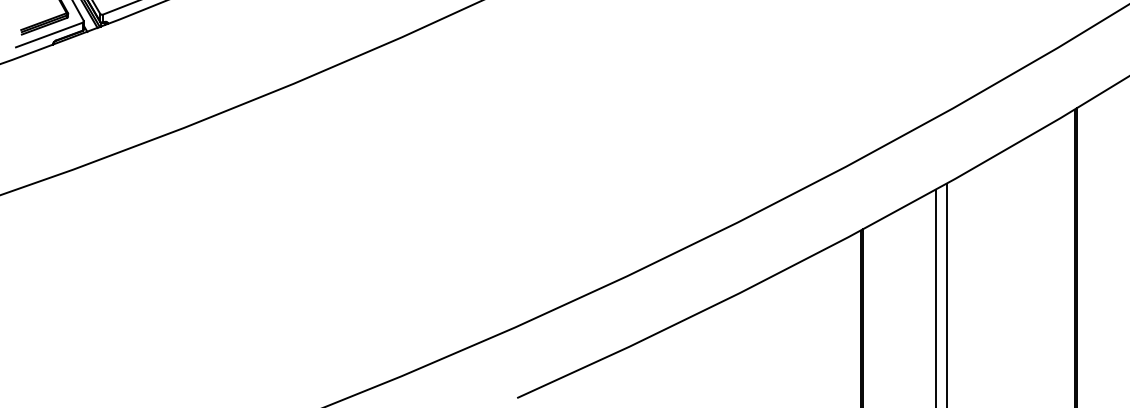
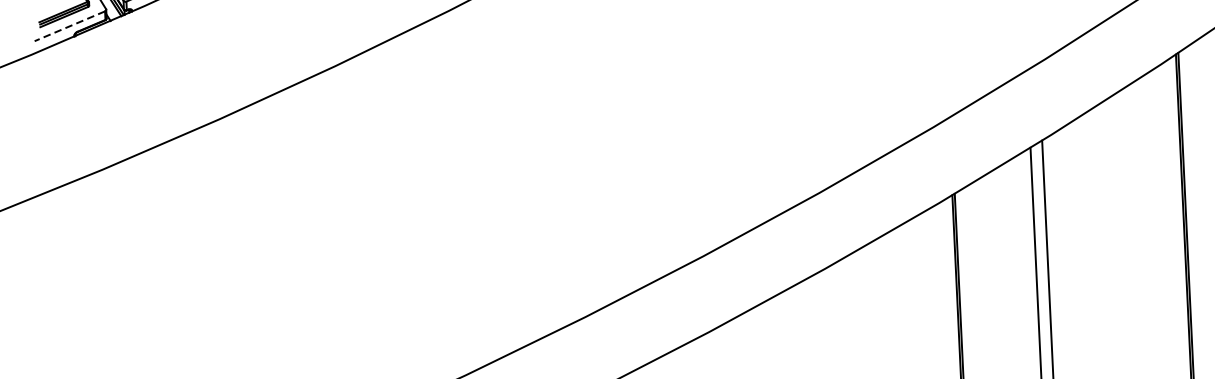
line: (49, 35) -> (70, 26), solid -> dashed

